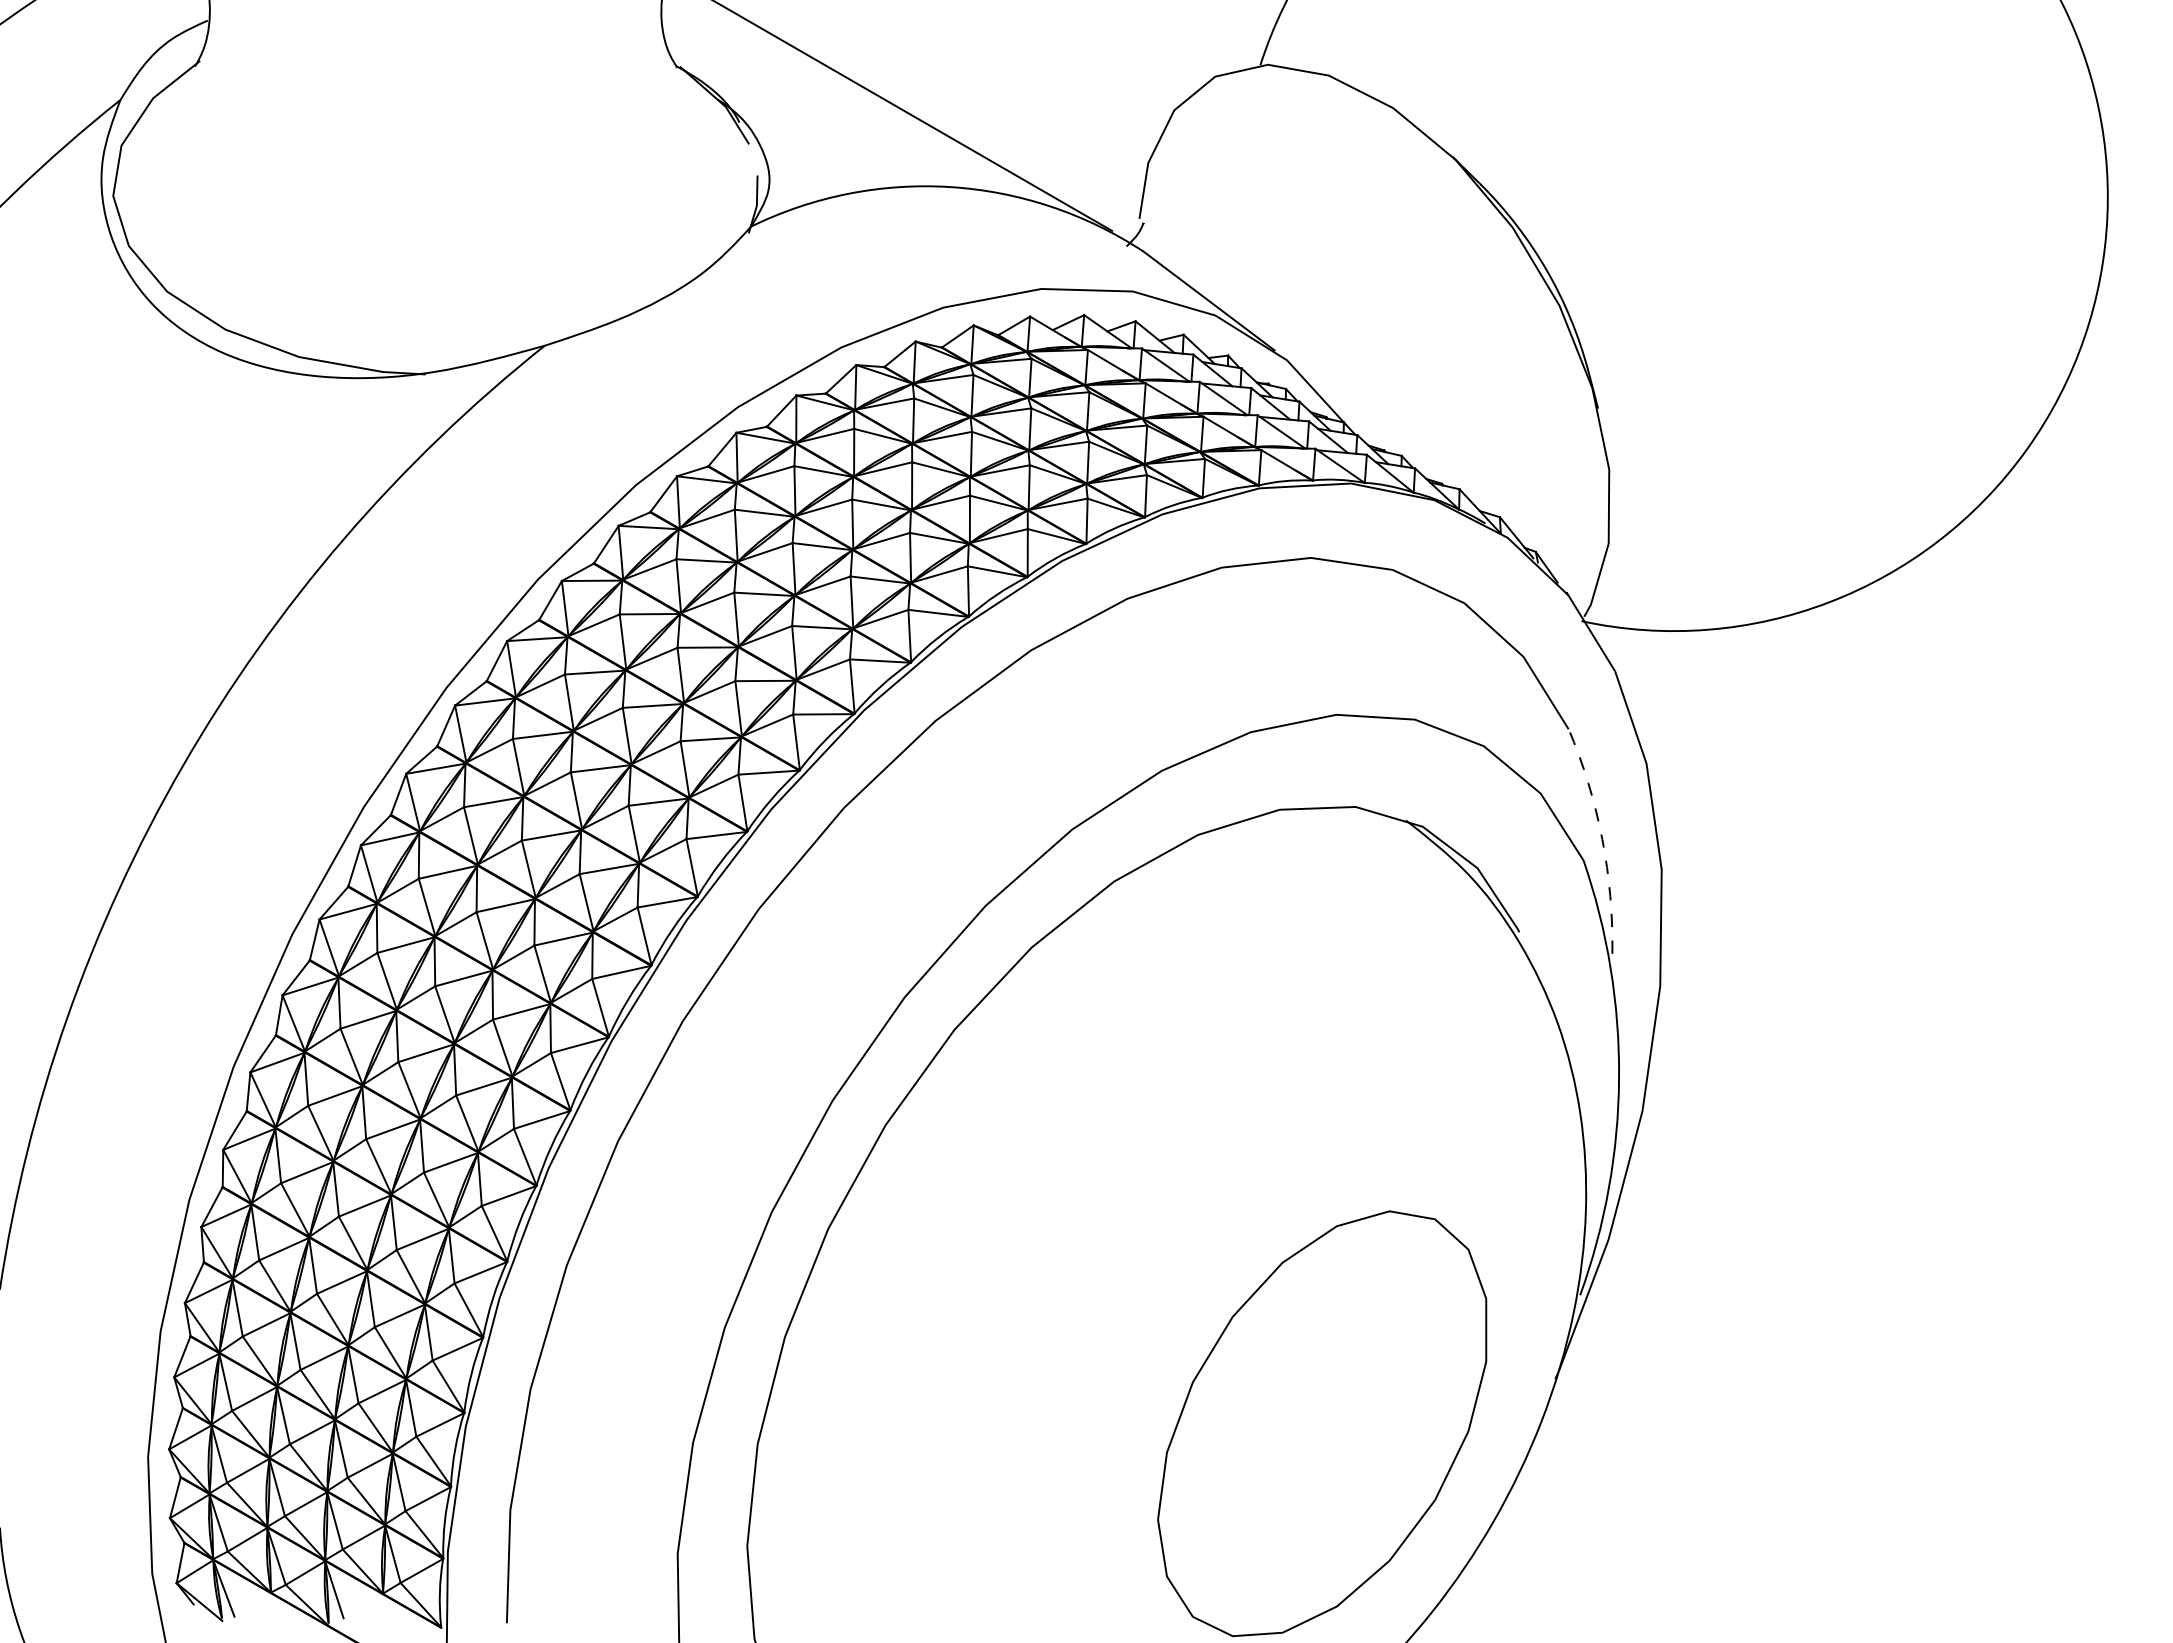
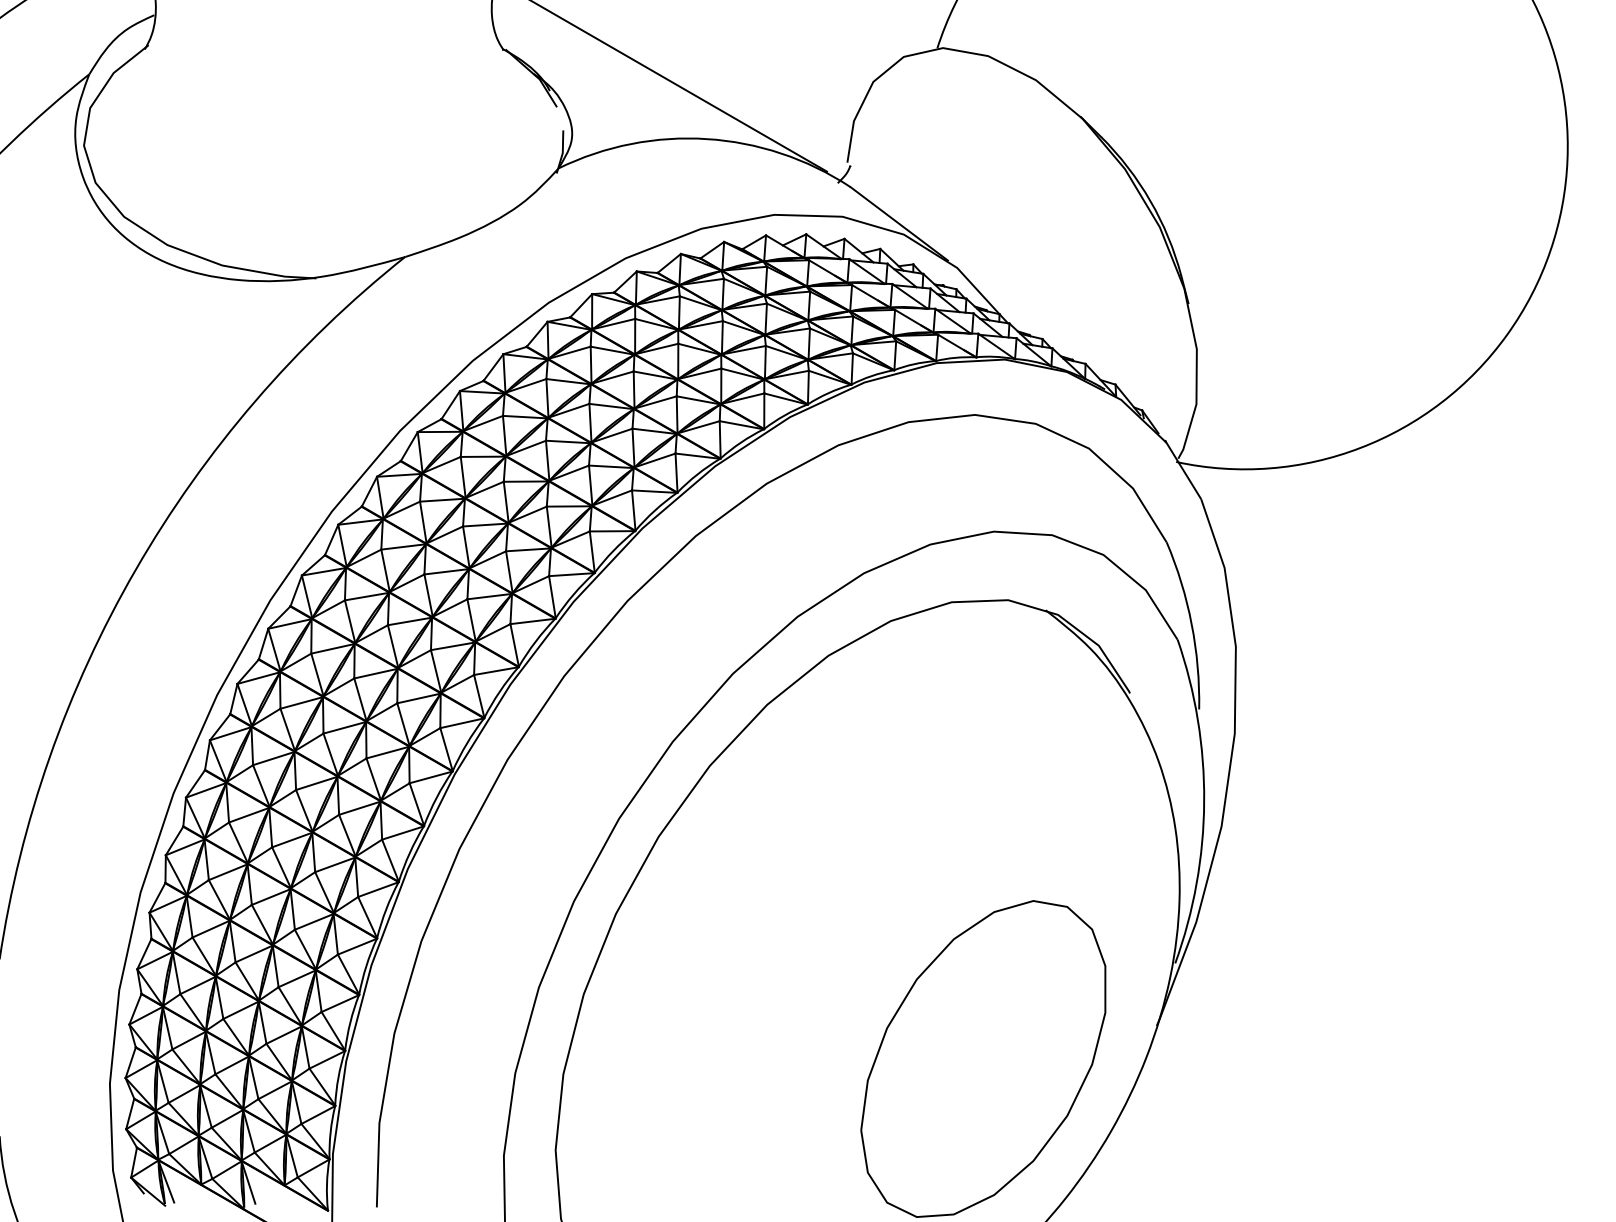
arc: (1602, 839) -> (1191, 624), dashed -> solid

